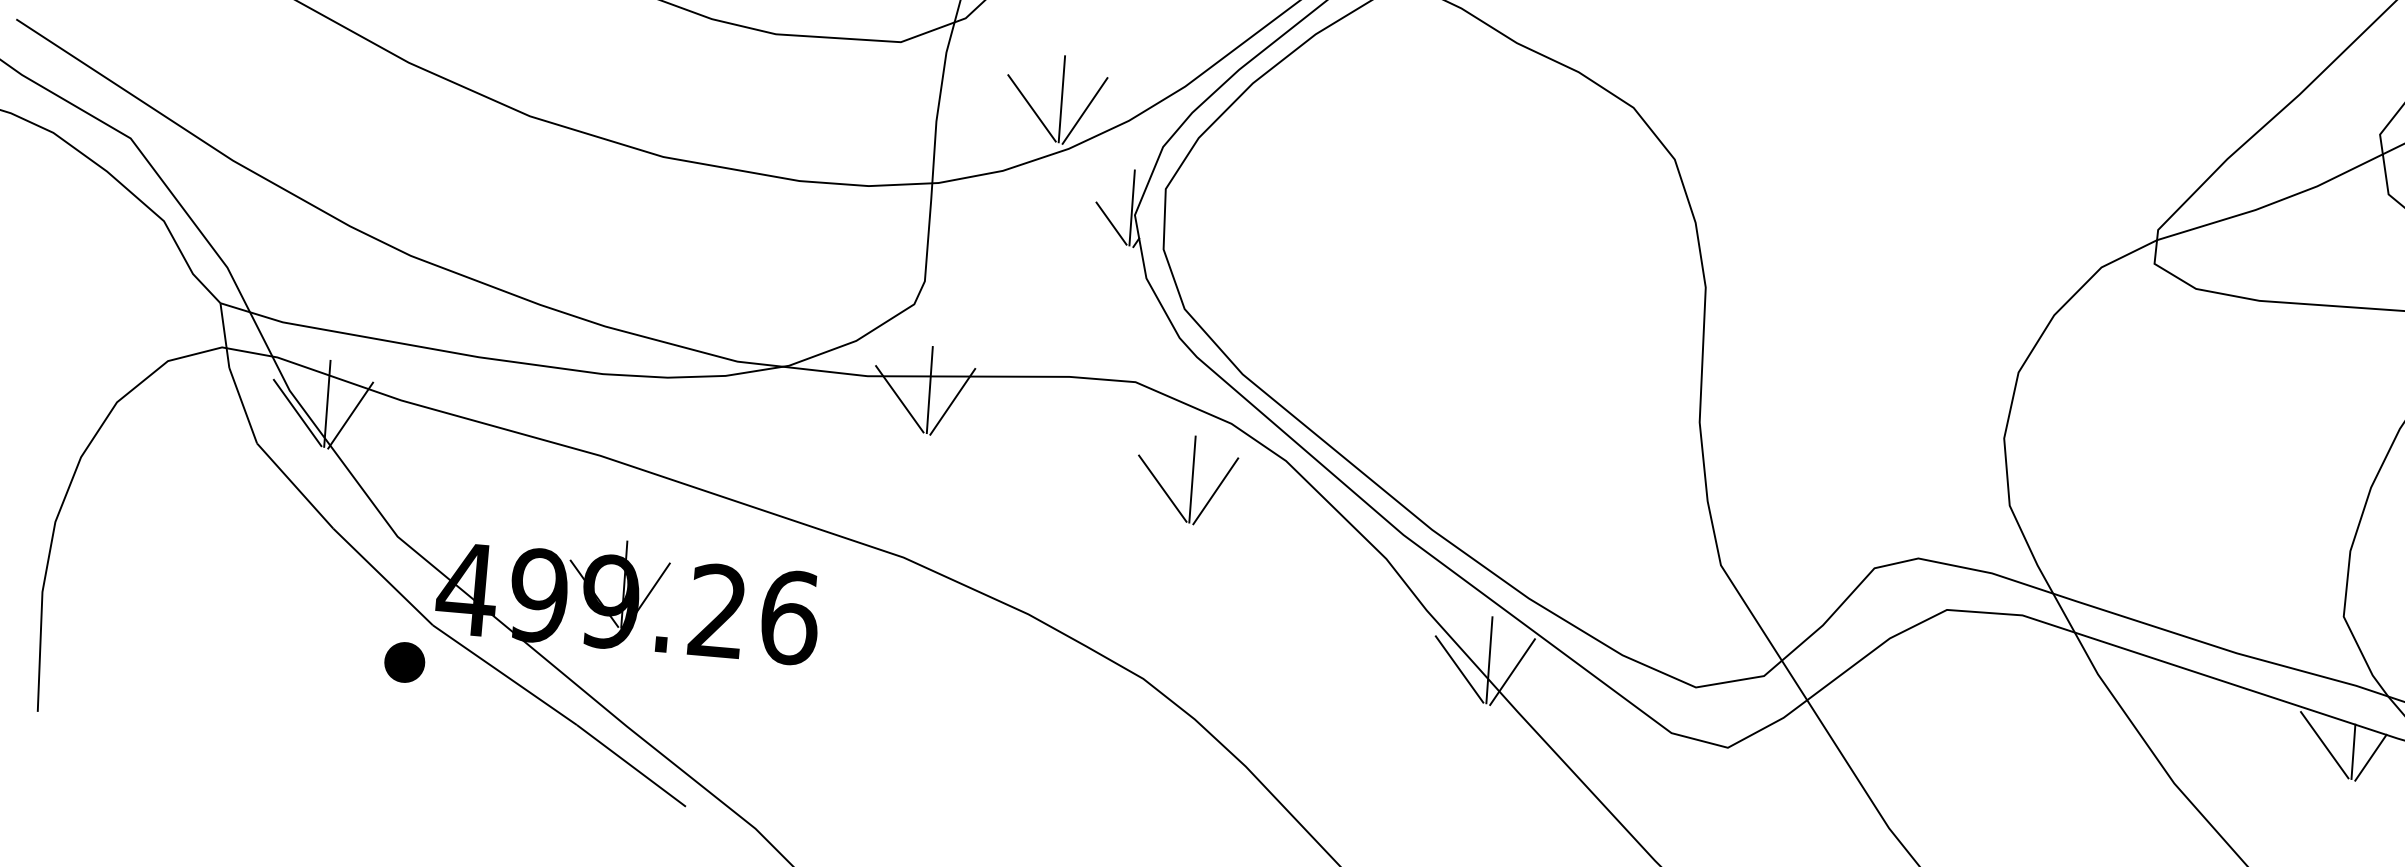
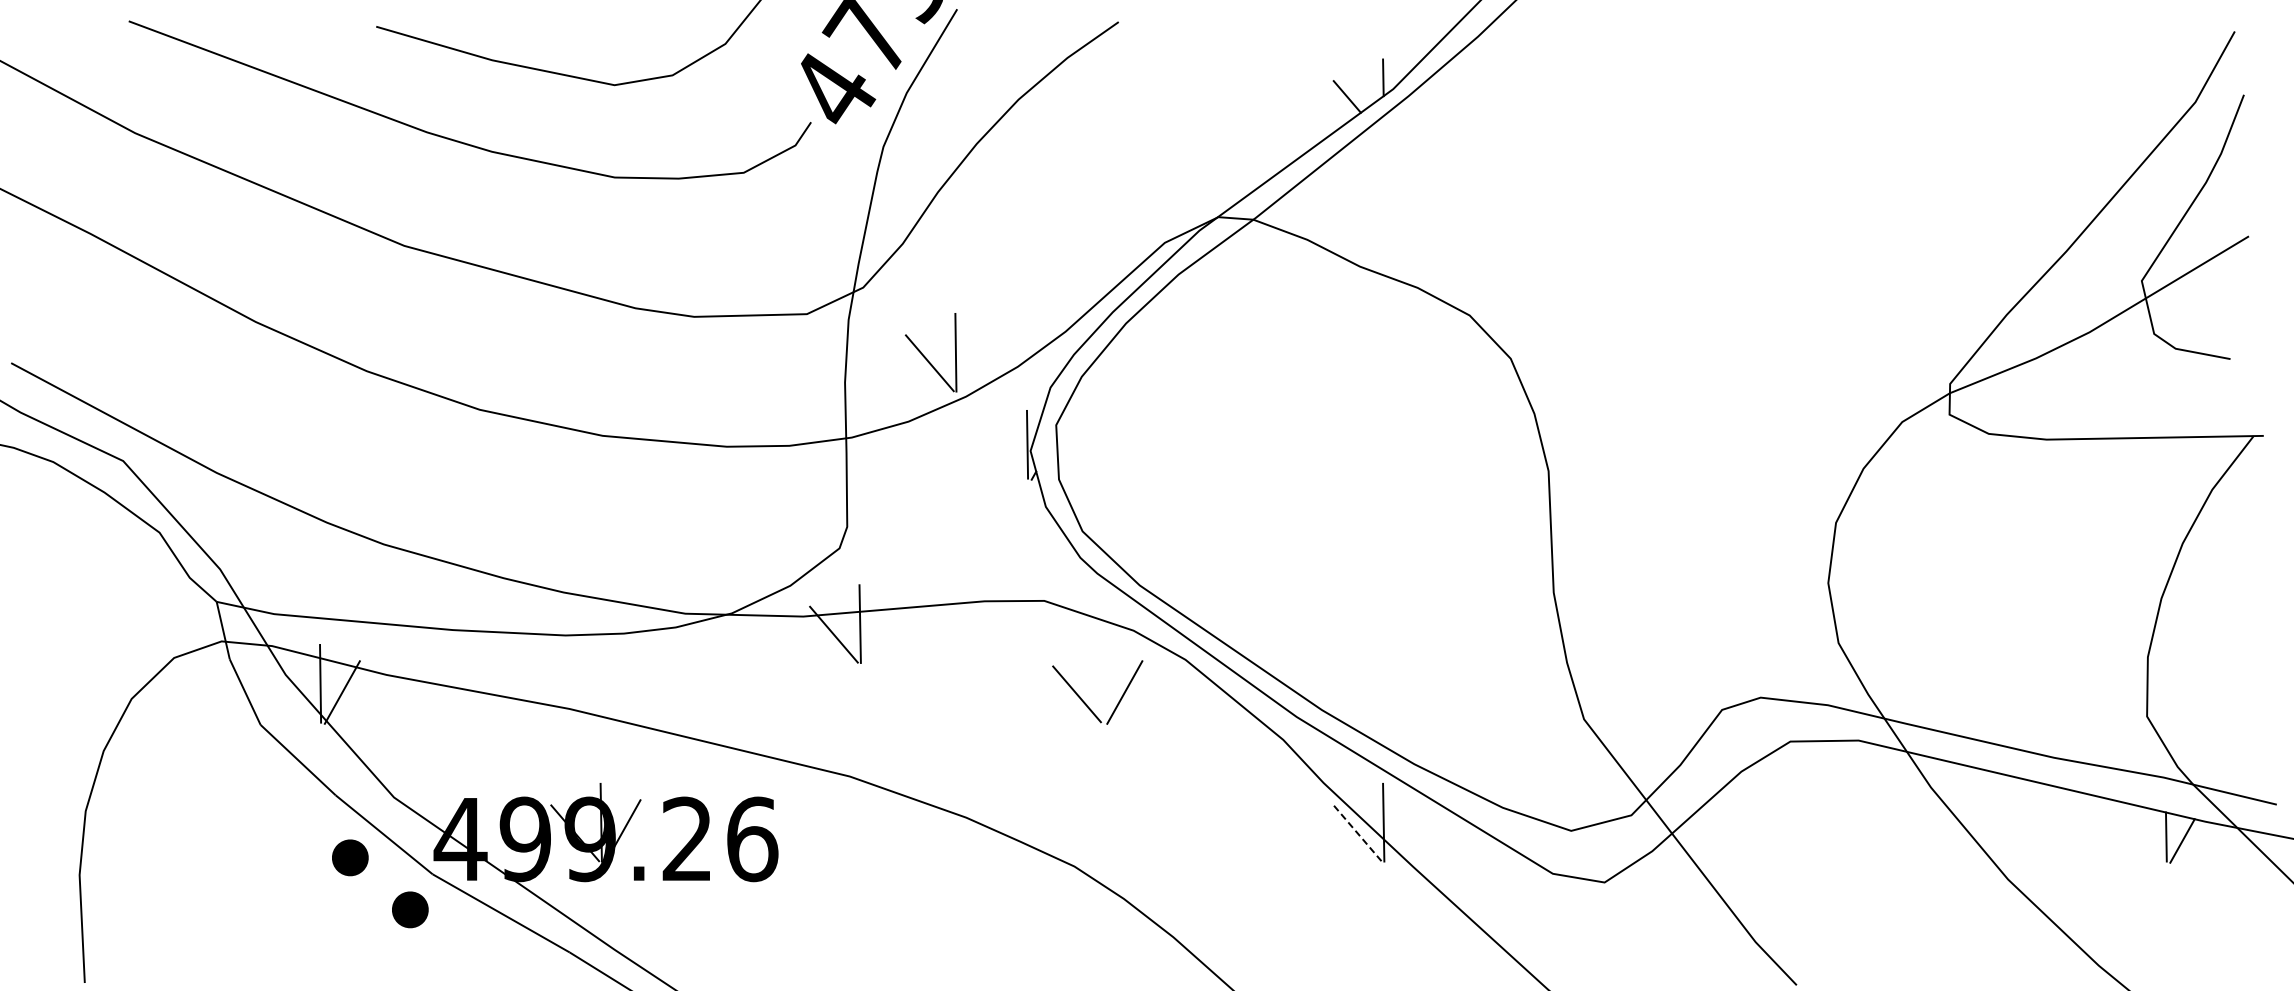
line: (1084, 111) -> (977, 361), removed
line: (1111, 223) -> (1010, 460), removed
line: (952, 401) -> (881, 632), removed
line: (297, 413) -> (294, 694), removed
line: (1191, 479) -> (1102, 683), removed
part: (343, 598) -> (350, 857), added
line: (1459, 669) -> (1357, 833), solid -> dashed
line: (1511, 672) -> (1404, 831), removed
line: (2324, 745) -> (2139, 833), removed

